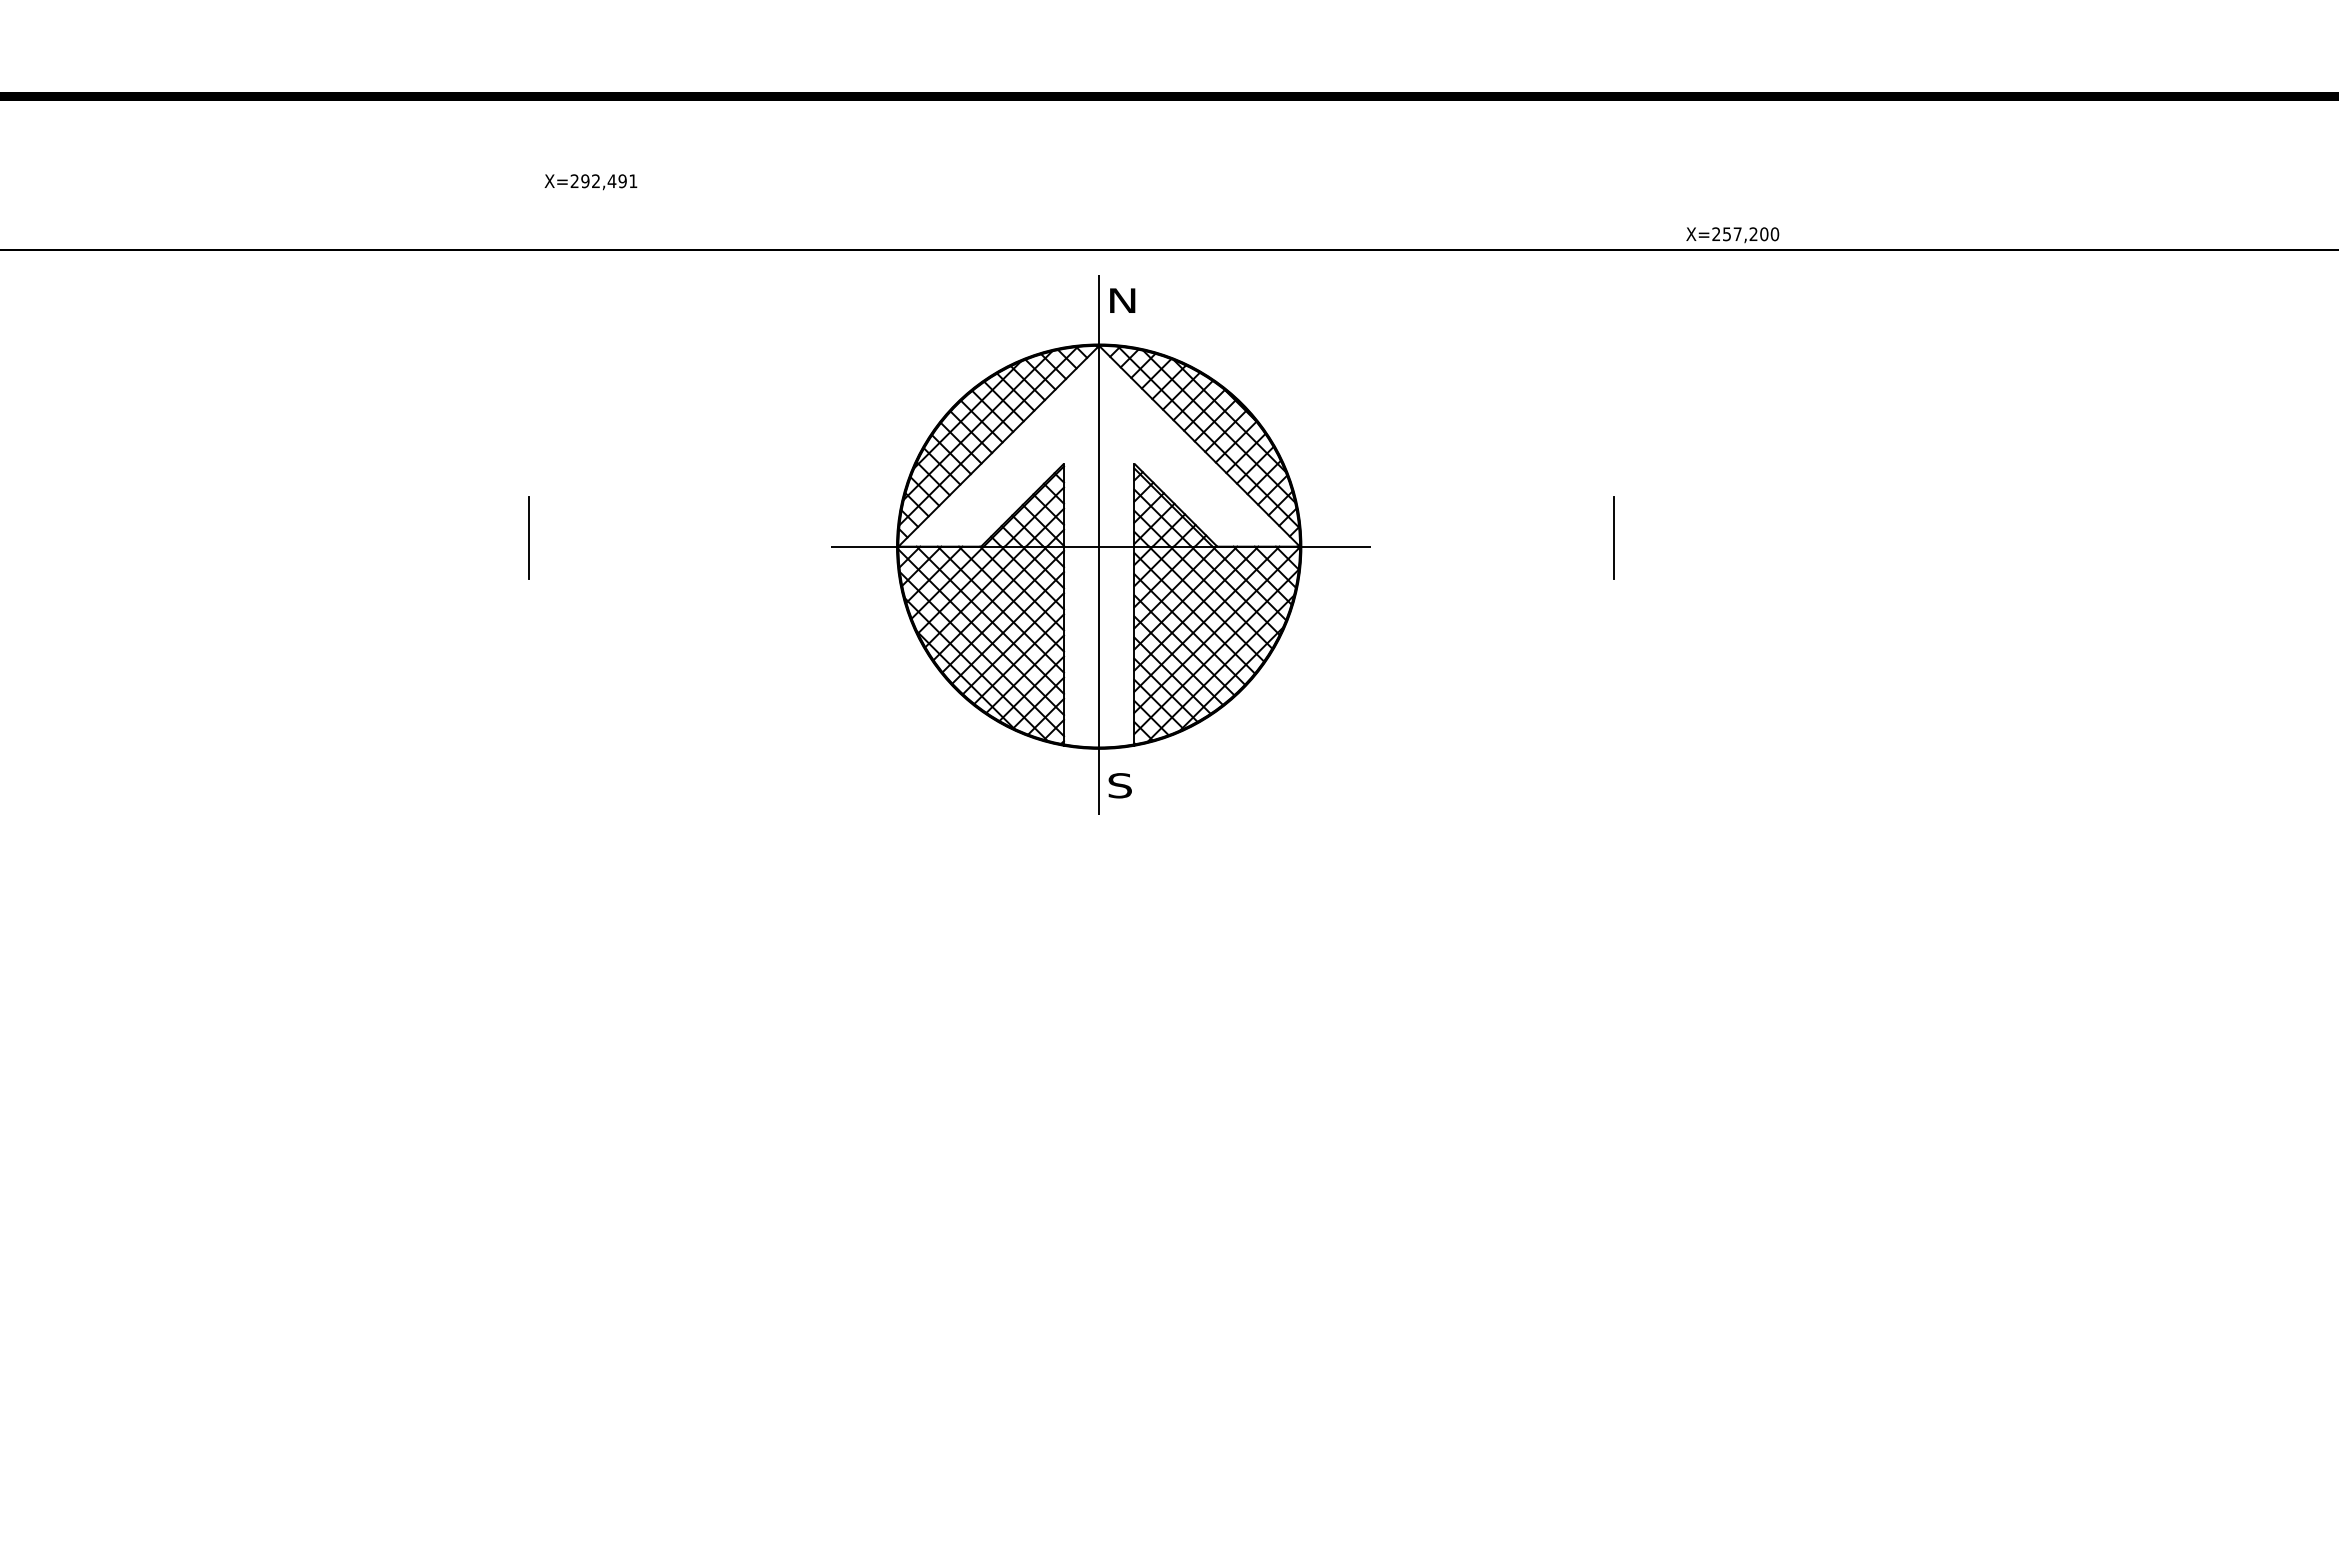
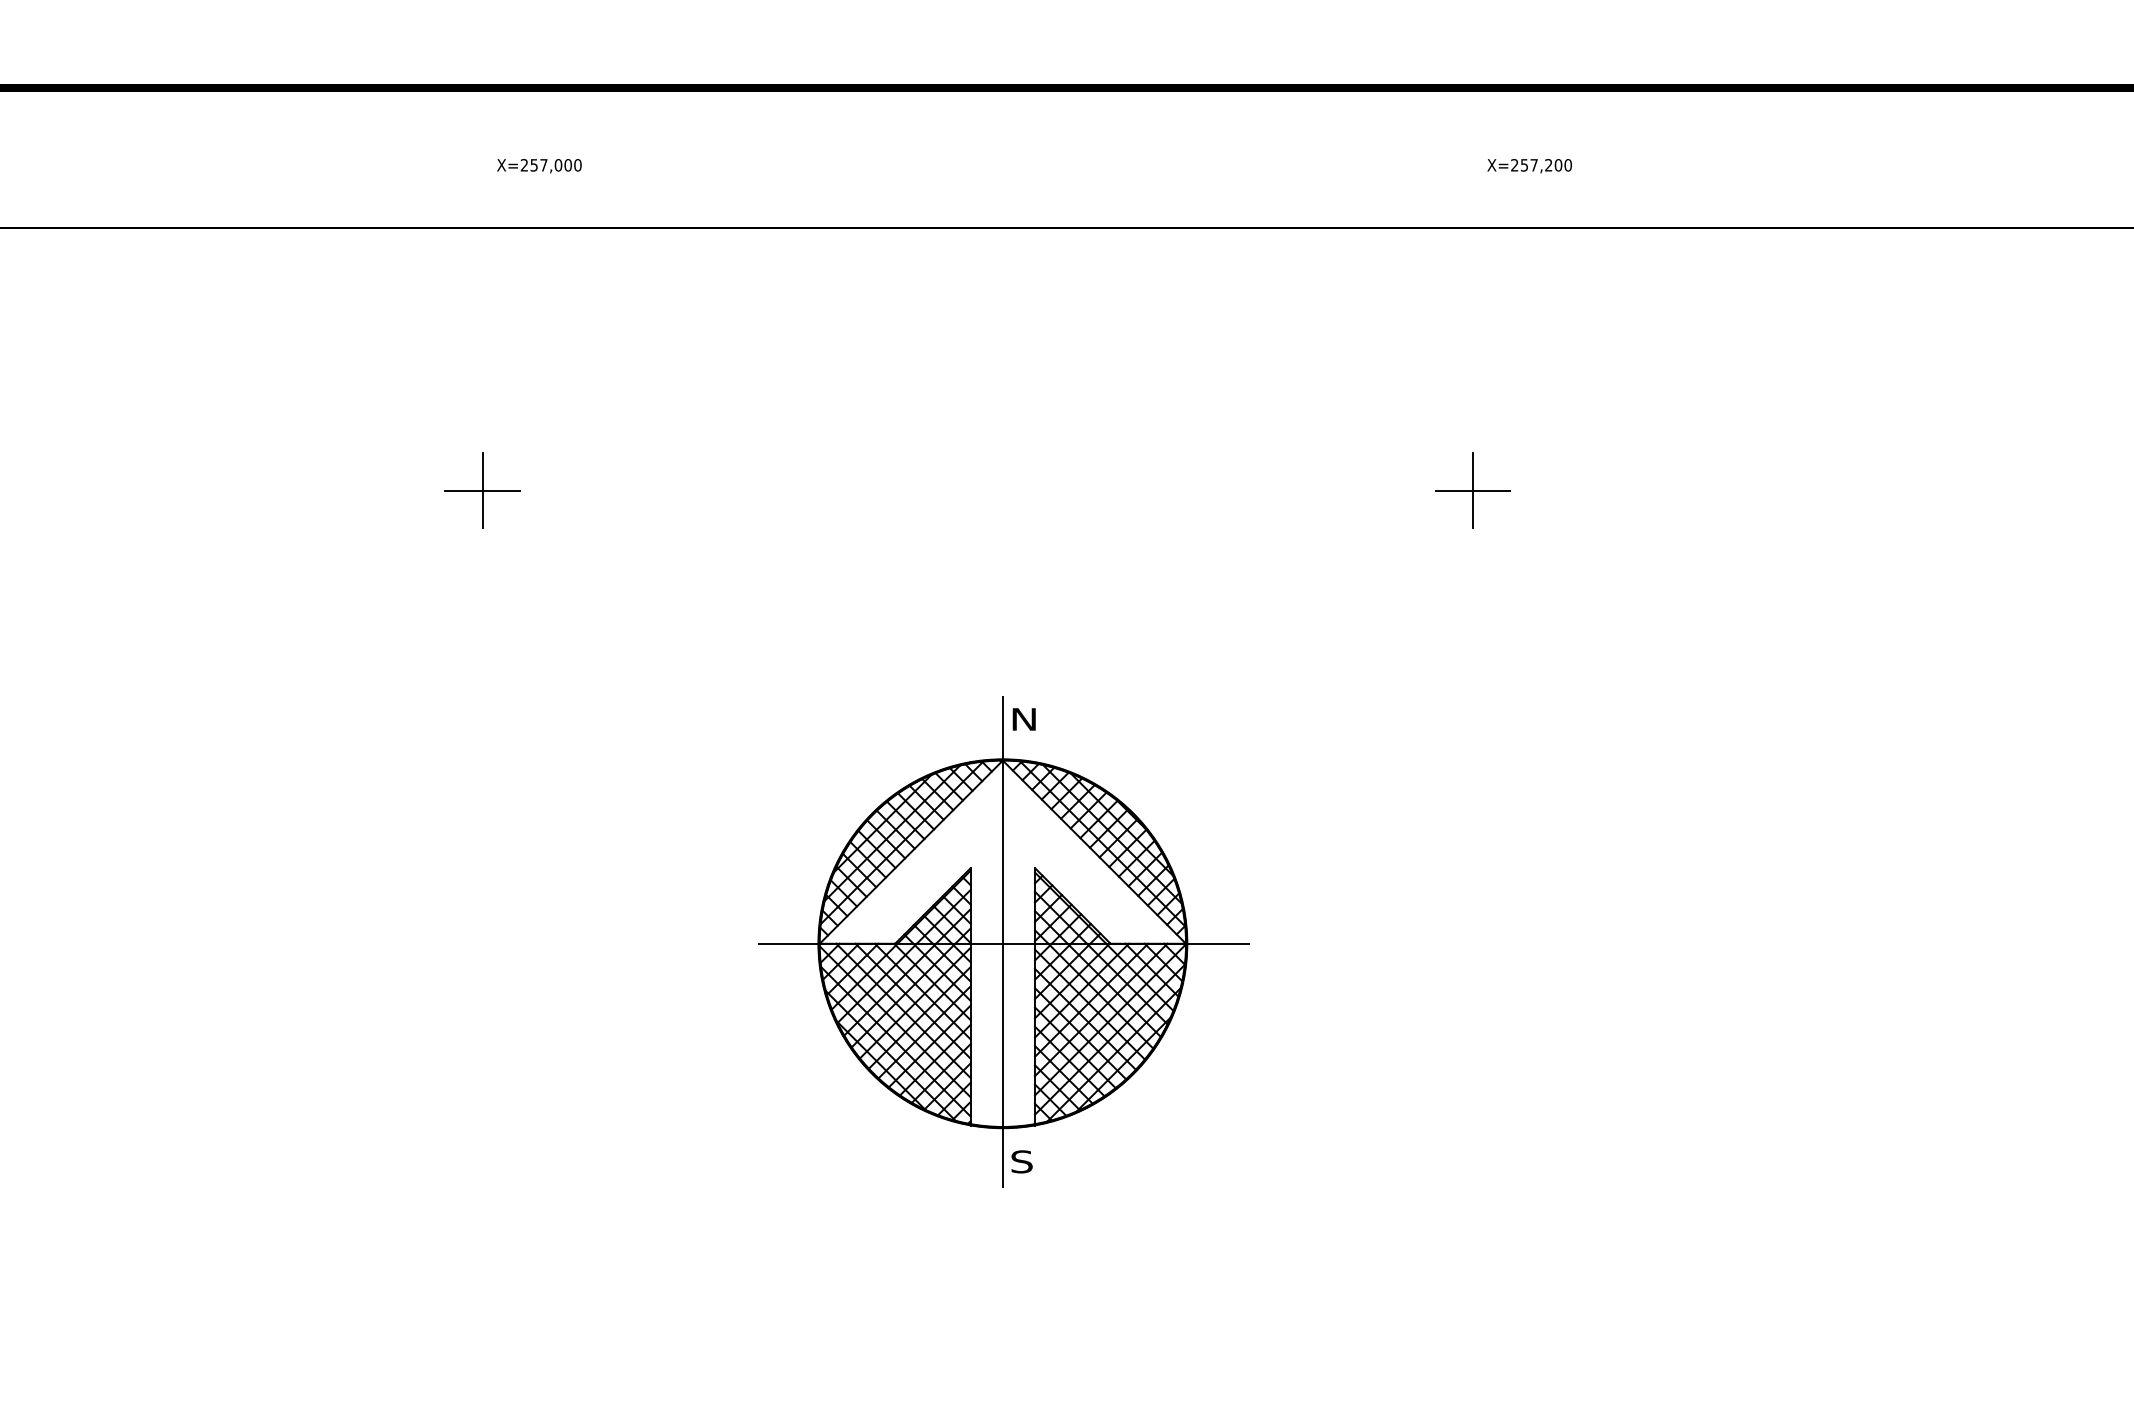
text: (609, 181) -> (556, 165), X=292,491 -> X=257,000
text: (1732, 235) -> (1529, 166), moved
line: (528, 537) -> (482, 490), added
line: (1614, 537) -> (1472, 490), added
part: (1100, 544) -> (1004, 941), moved

